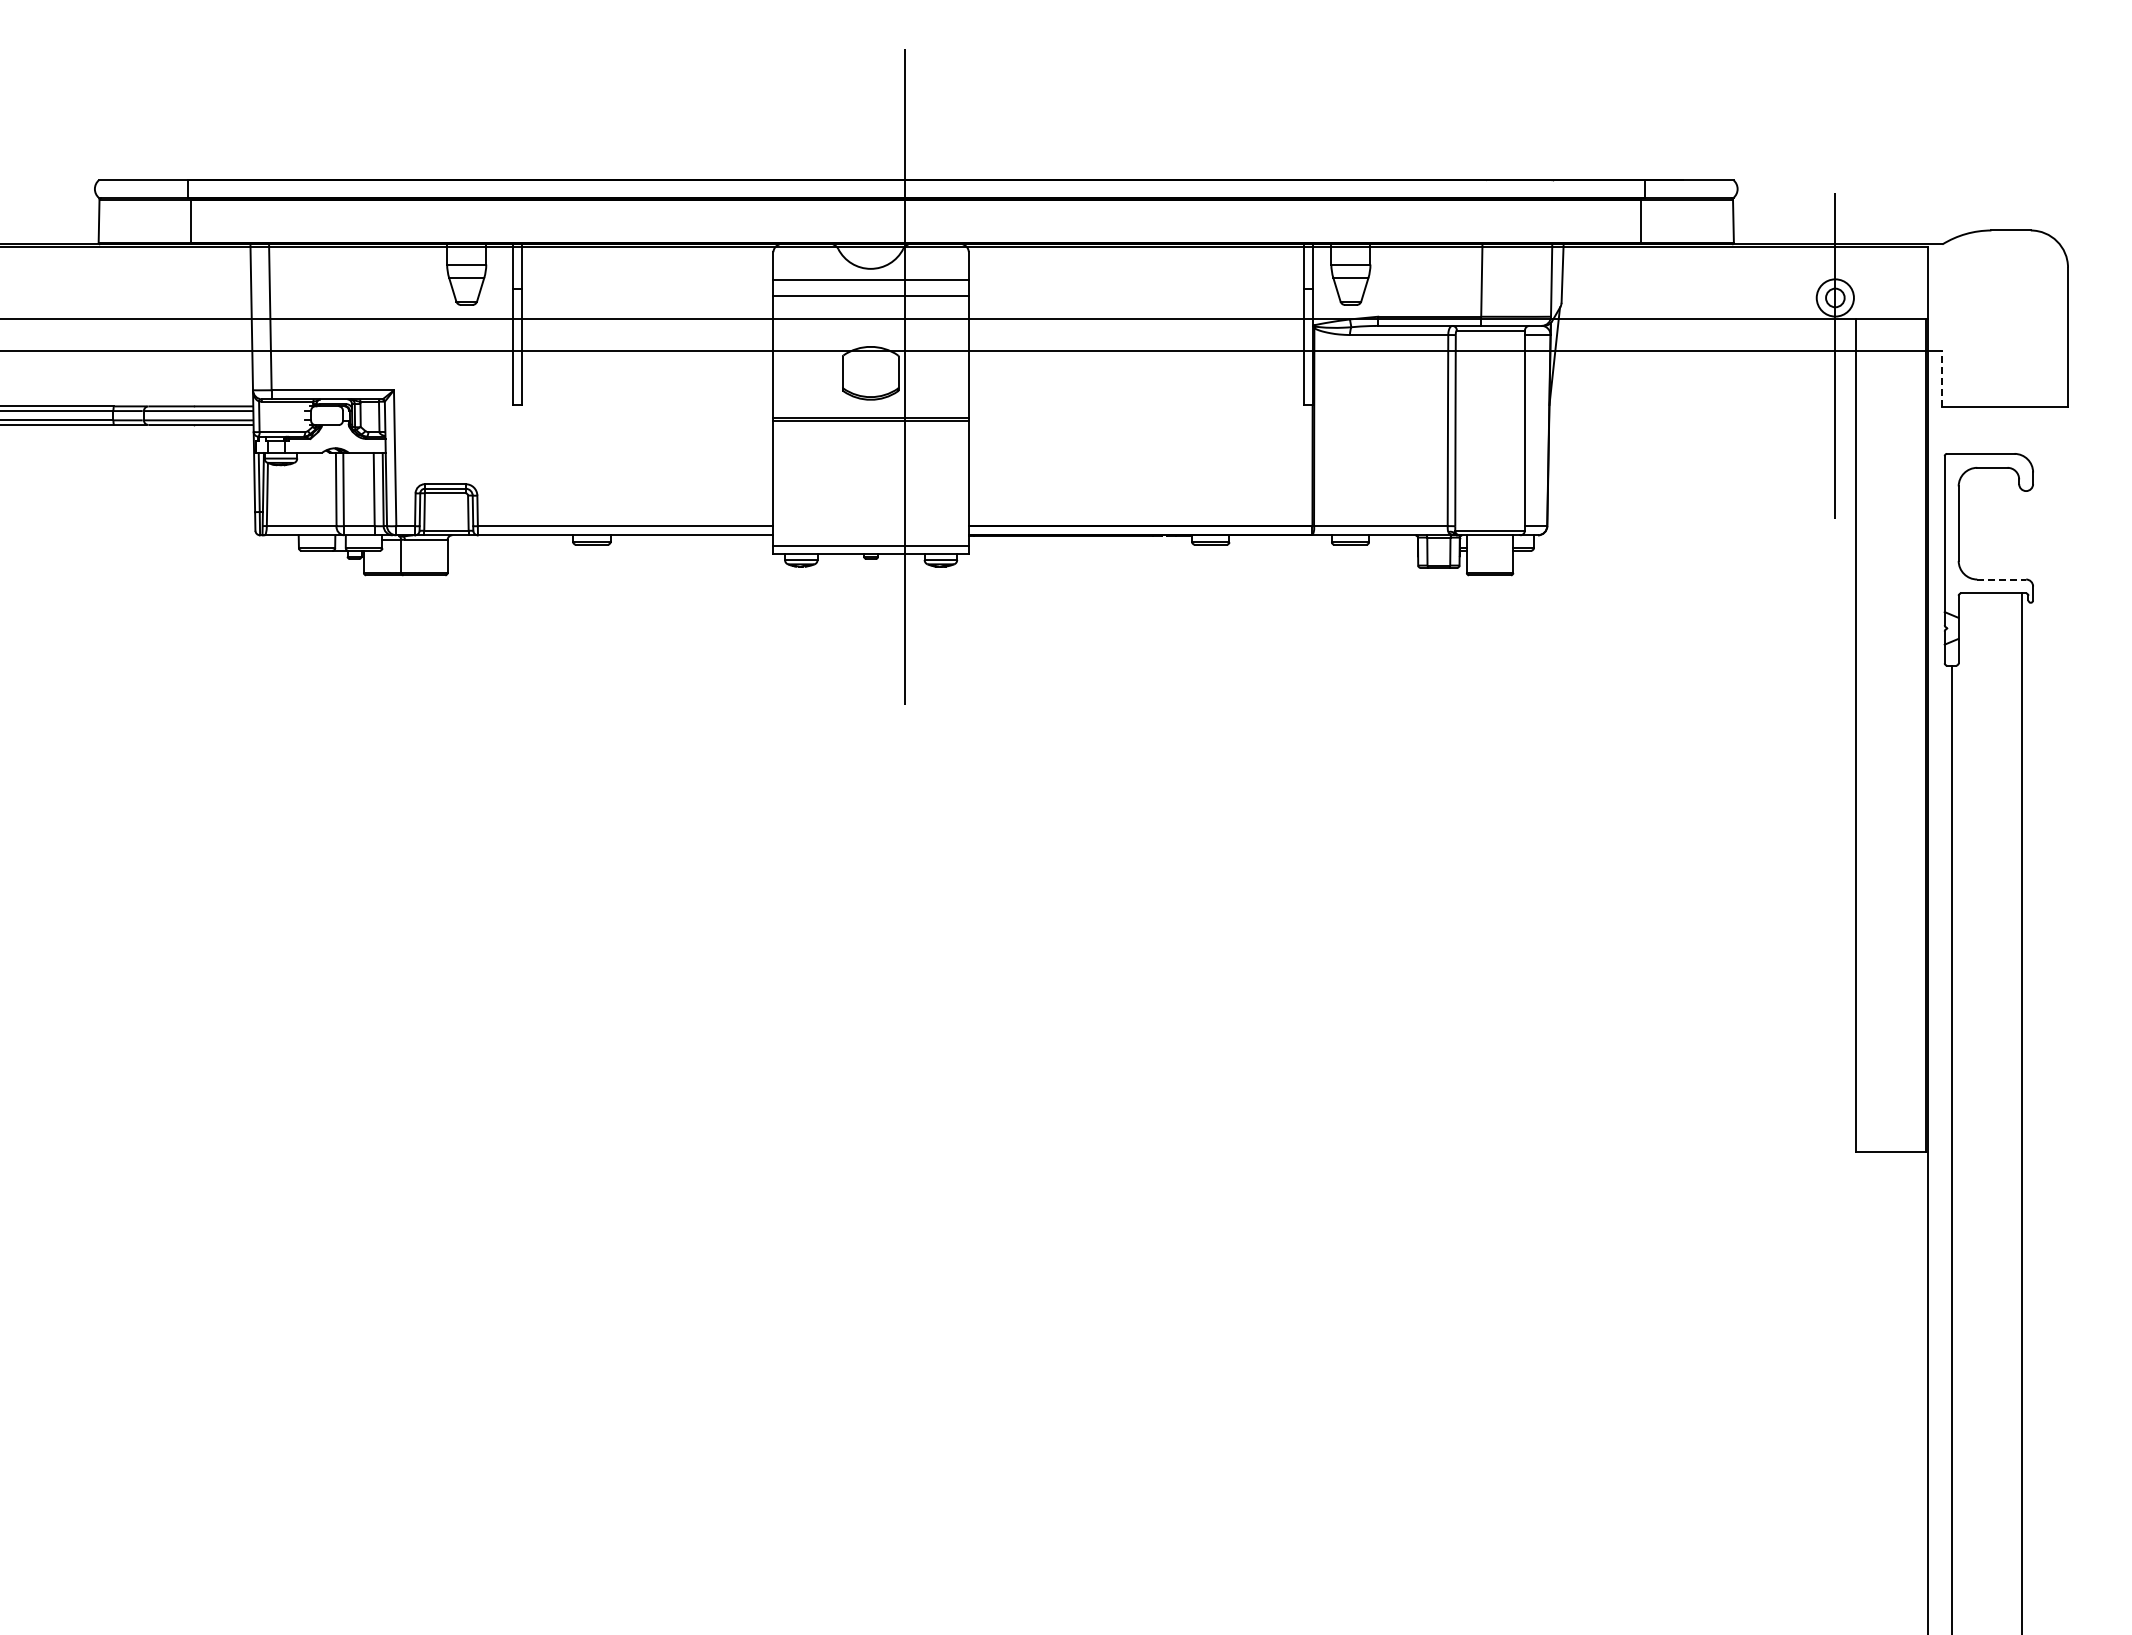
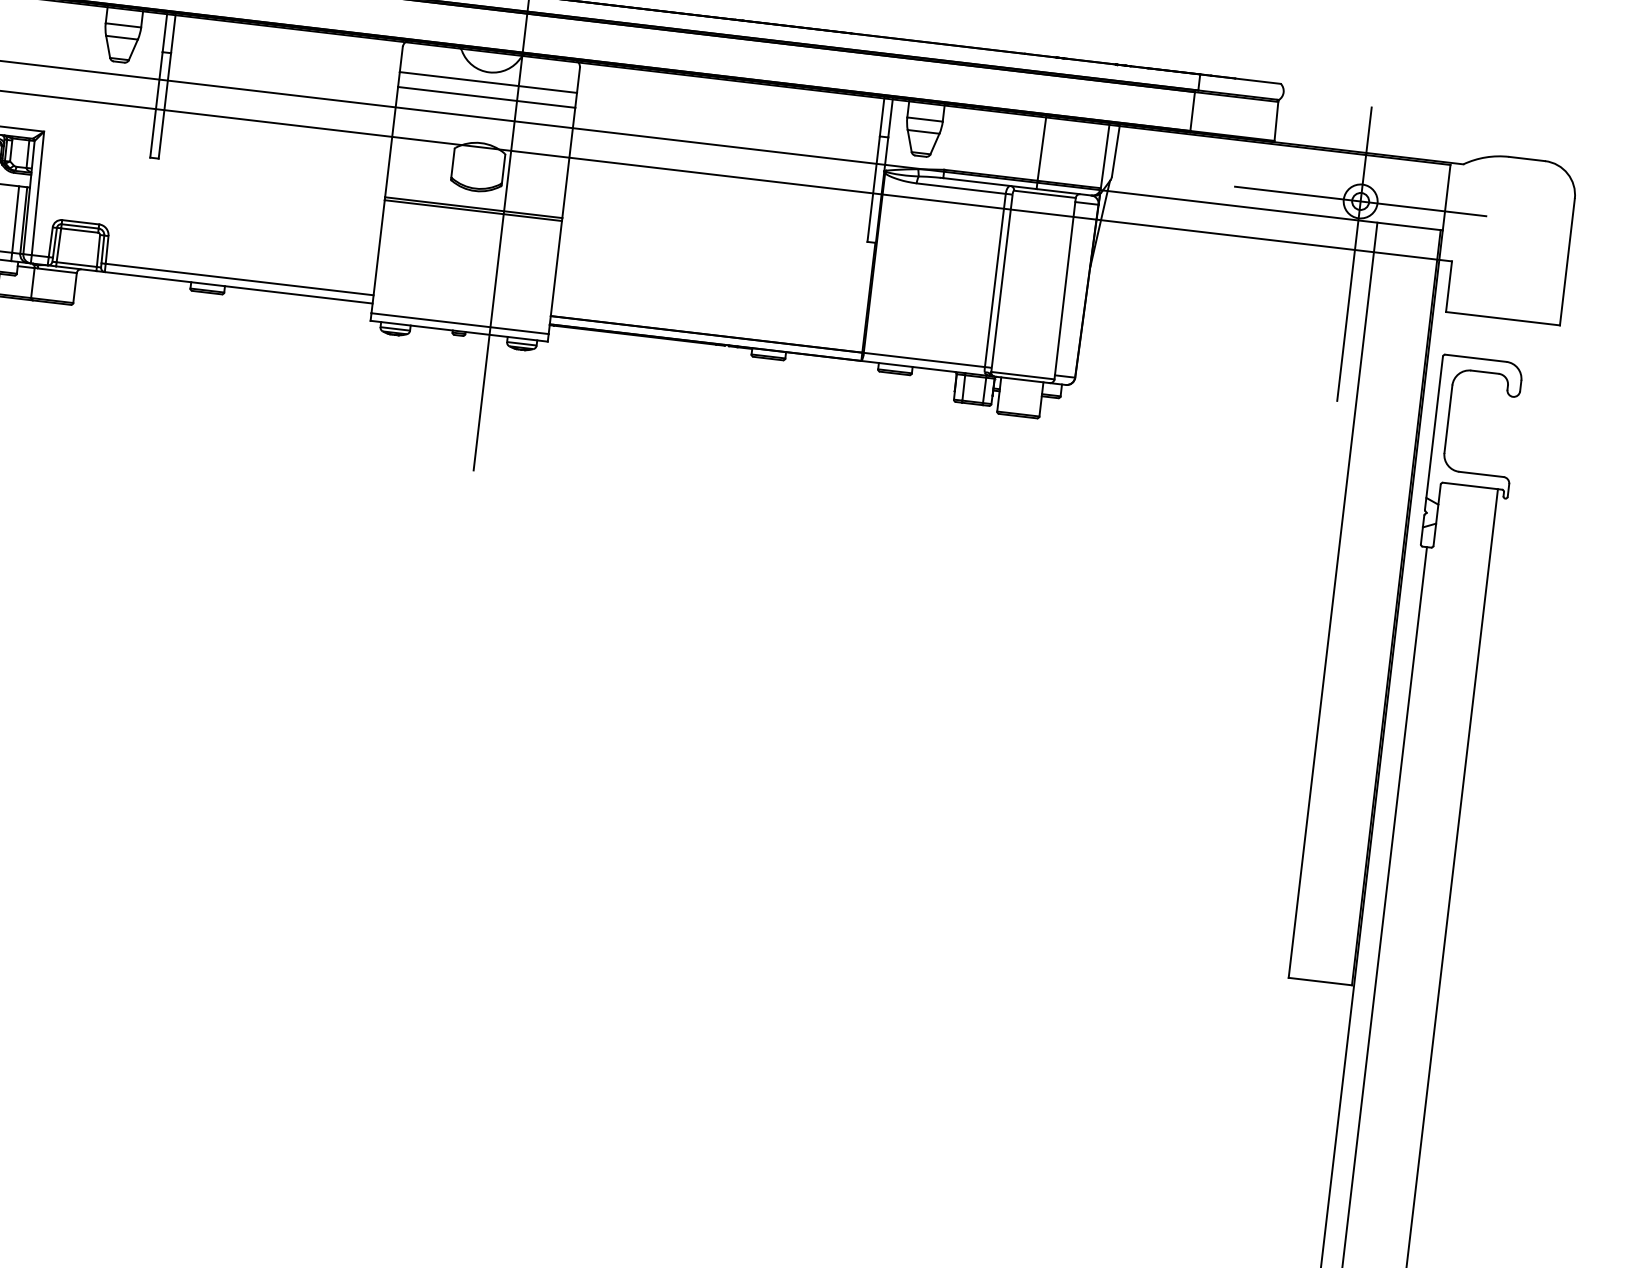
line: (1834, 297) -> (1359, 200), added
line: (1942, 379) -> (1449, 286), dashed -> solid
line: (2002, 579) -> (1482, 474), dashed -> solid

